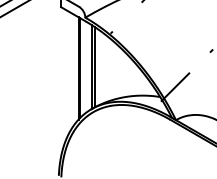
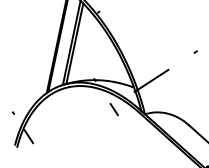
hatch: (100, 133) -> (65, 111), added

